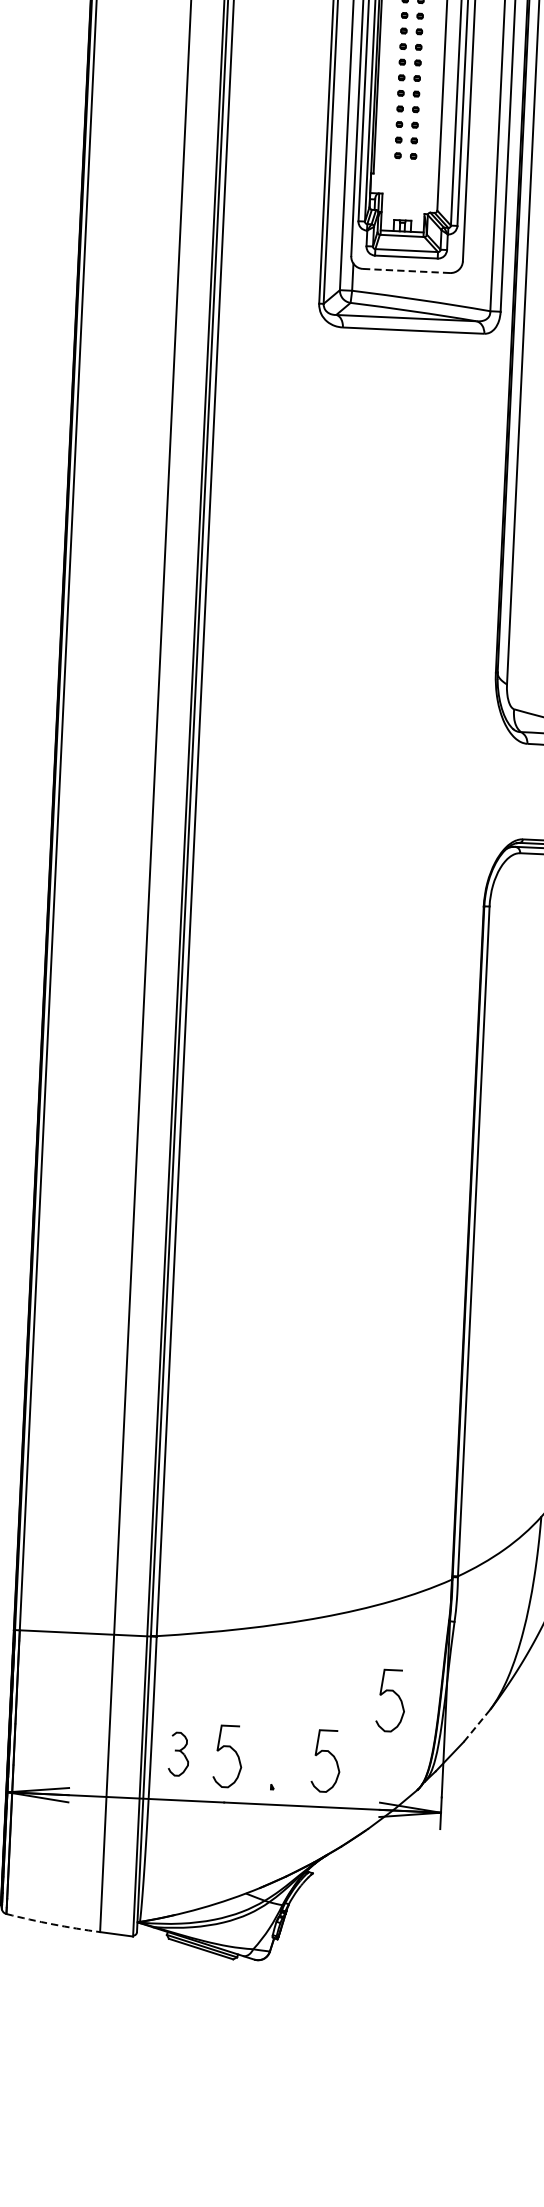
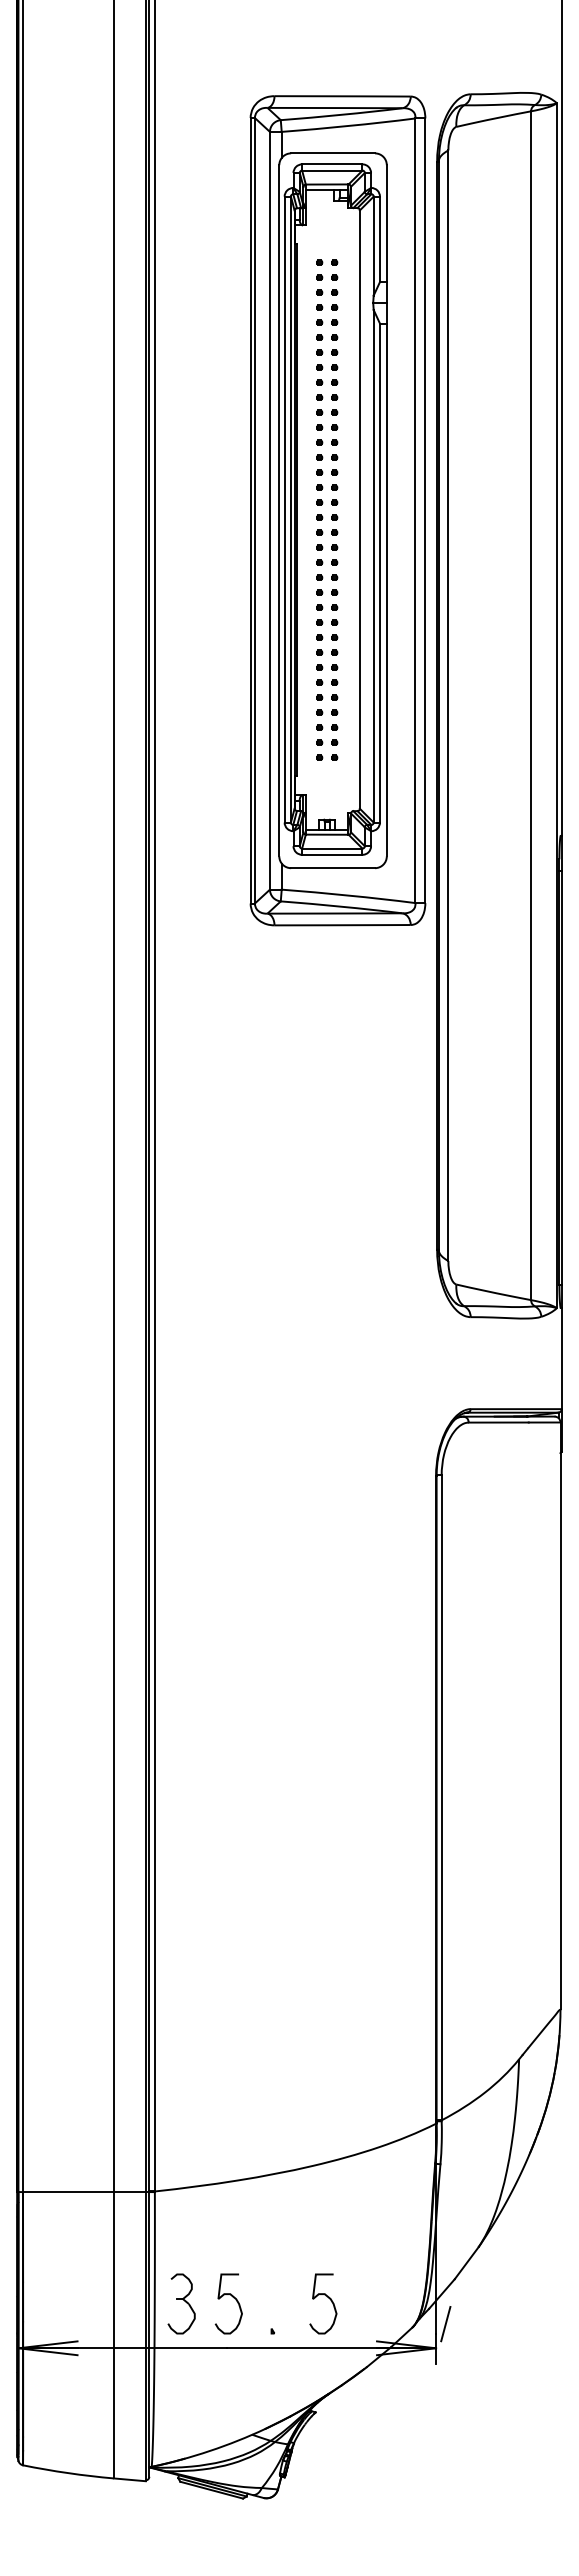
line: (406, 271) -> (333, 868), dashed -> solid
curve: (395, 1695) -> (387, 2237), removed
line: (476, 1726) -> (466, 2263), dashed -> solid
part: (178, 1753) -> (181, 2303), size x1.43
line: (451, 1787) -> (445, 2323), added
arc: (53, 1924) -> (68, 2473), dashed -> solid

